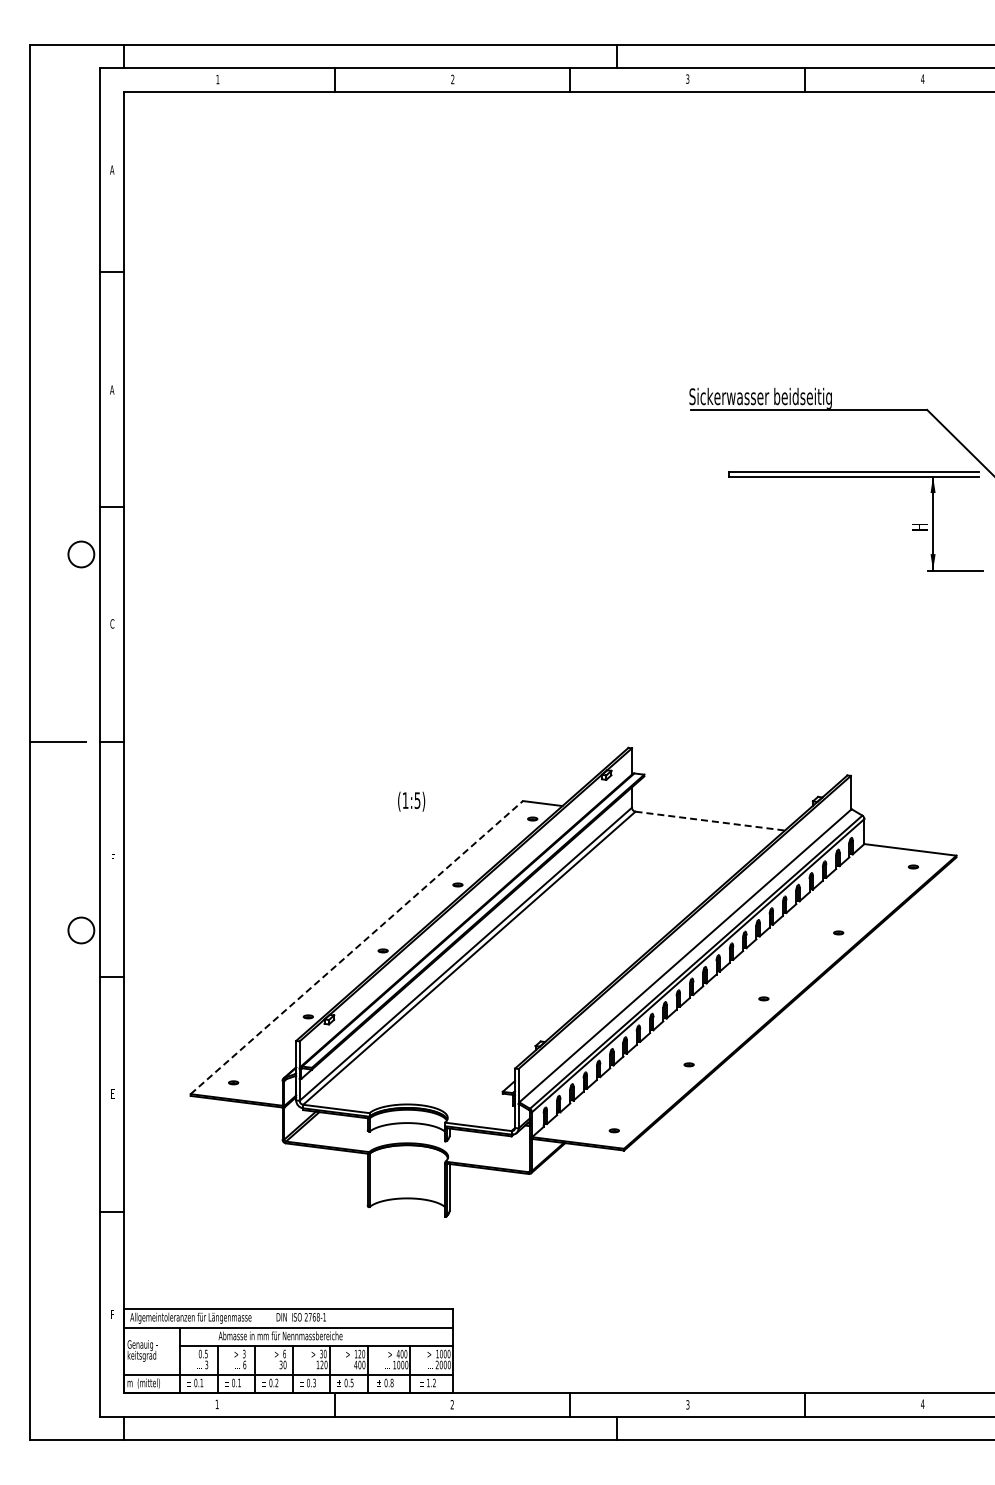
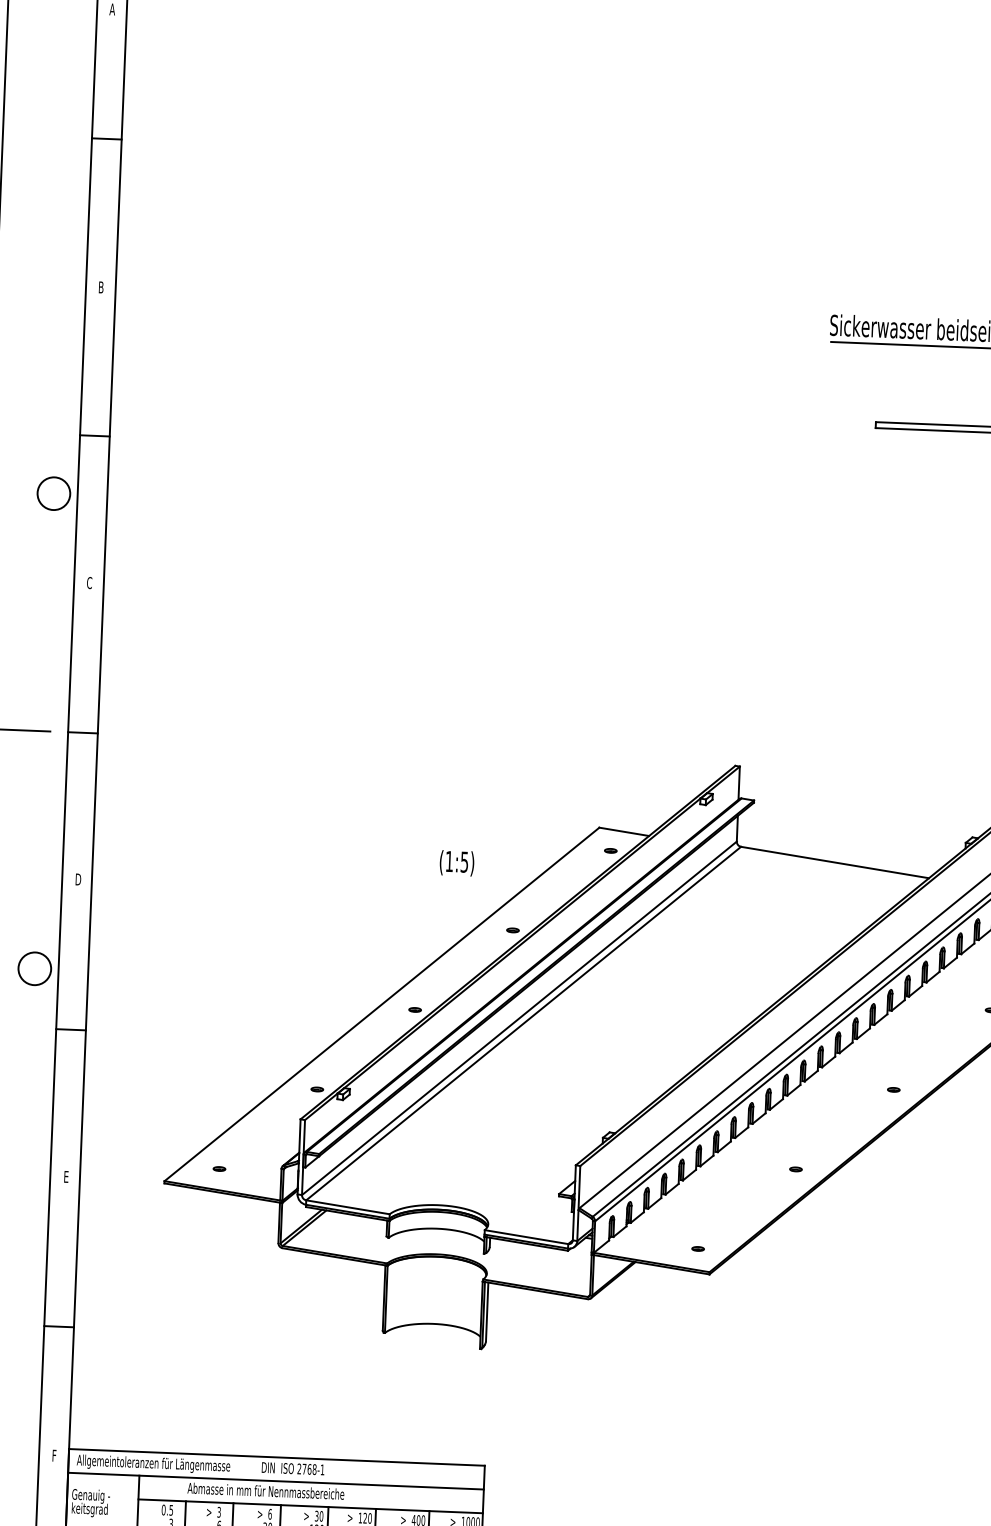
text: (112, 389) -> (101, 286), A -> B
text: (411, 801) -> (456, 863), moved
line: (710, 821) -> (835, 863), dashed -> solid
text: (112, 858) -> (77, 879), F -> D
line: (356, 947) -> (381, 1004), dashed -> solid

